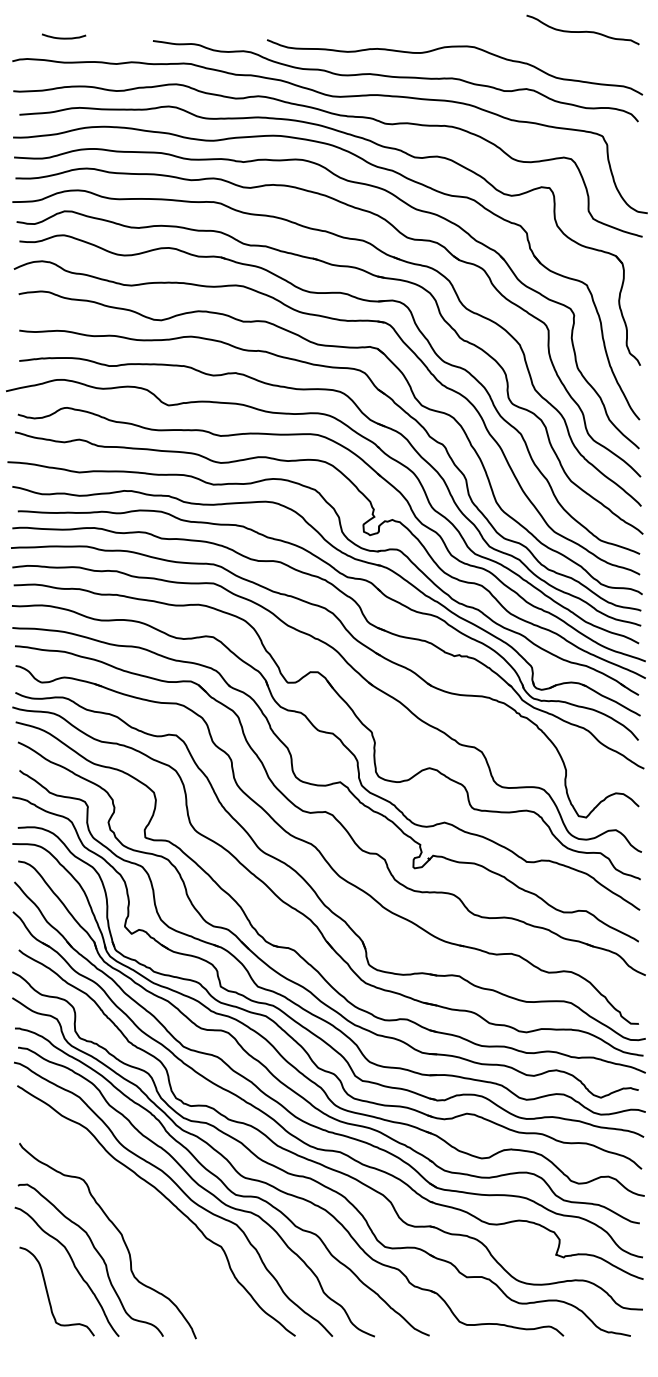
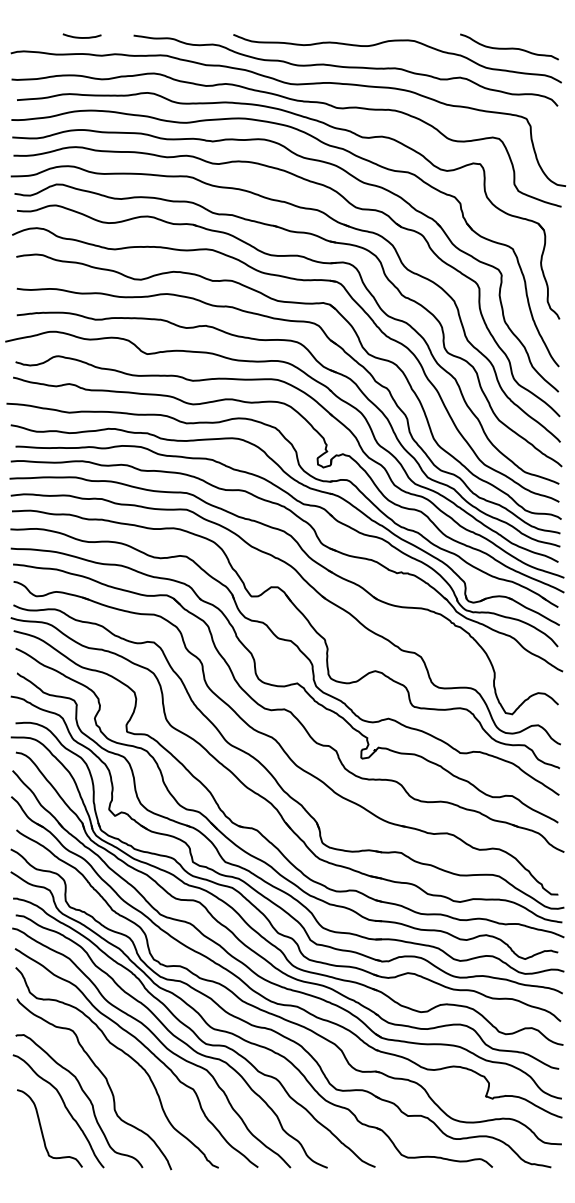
curve: (582, 31) -> (509, 48), moved
curve: (64, 37) -> (82, 36), moved
curve: (142, 1206) -> (124, 1054), added

